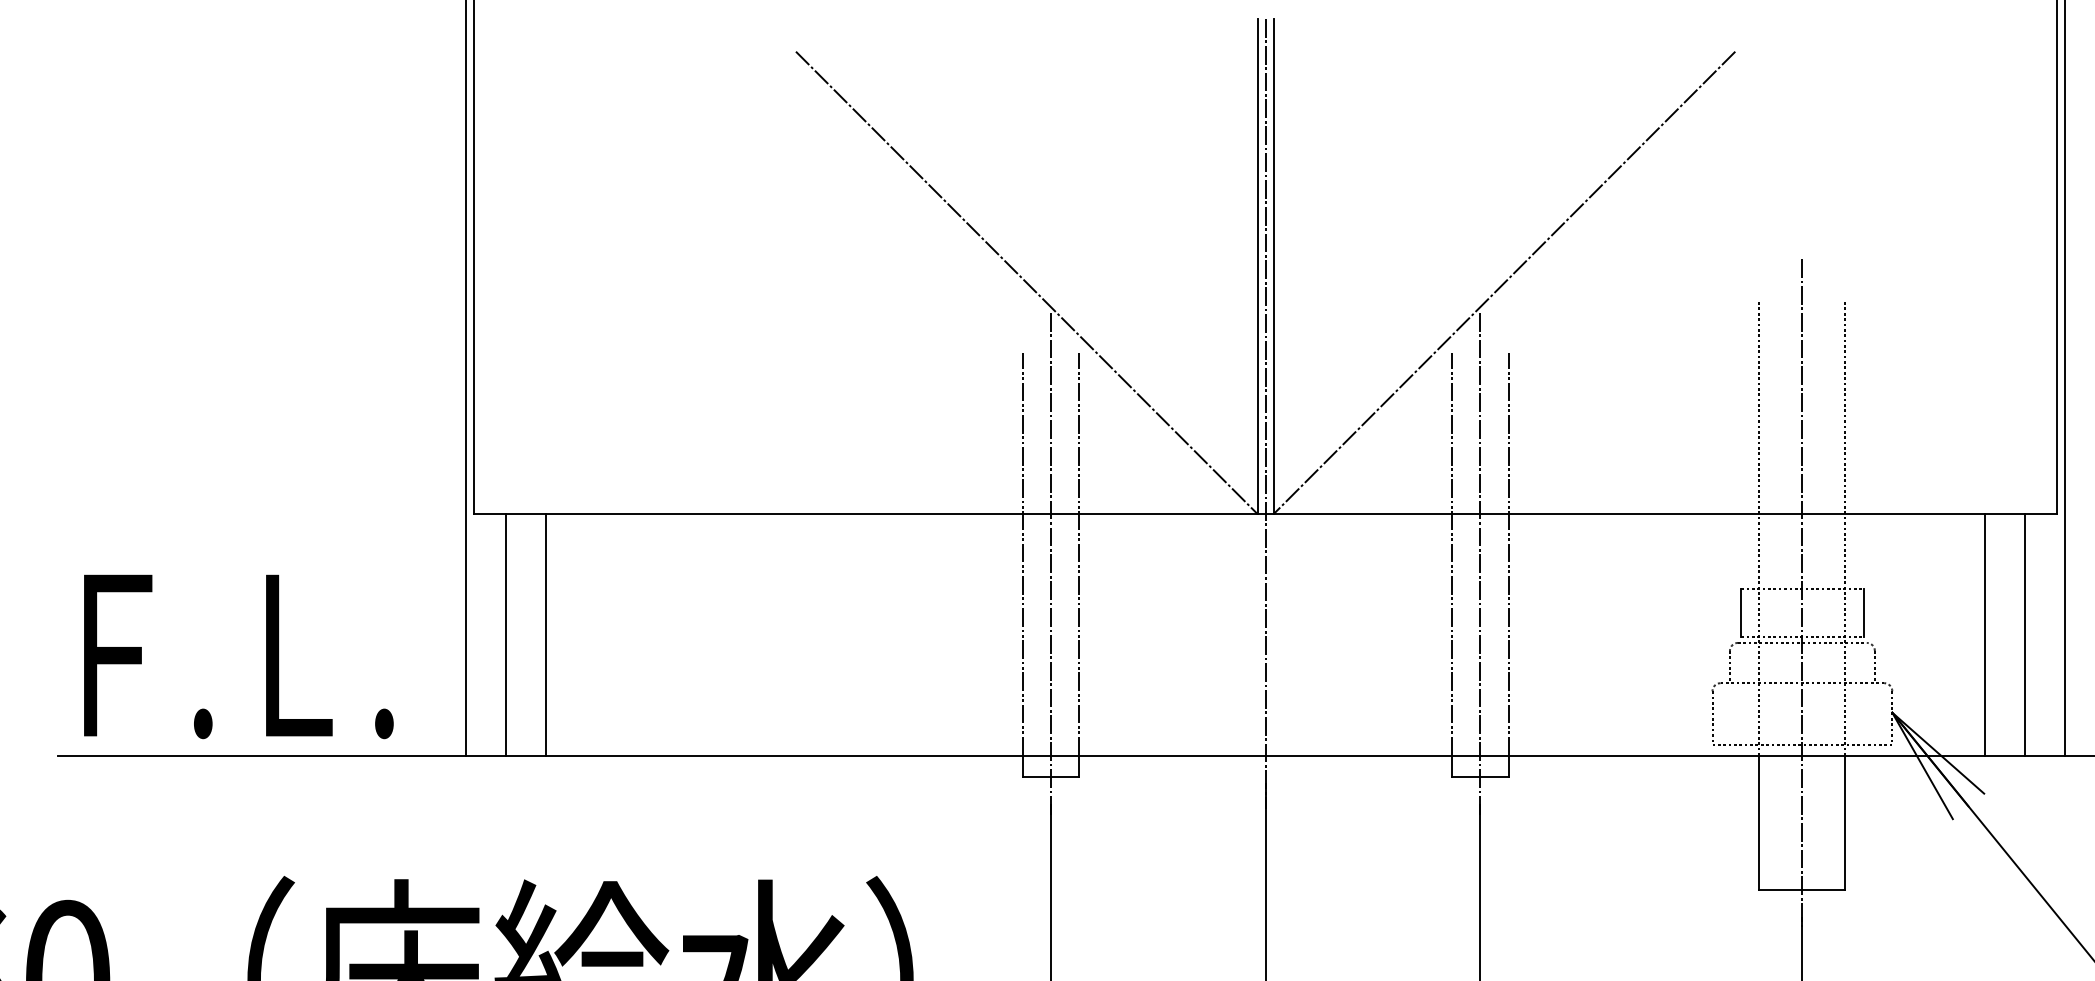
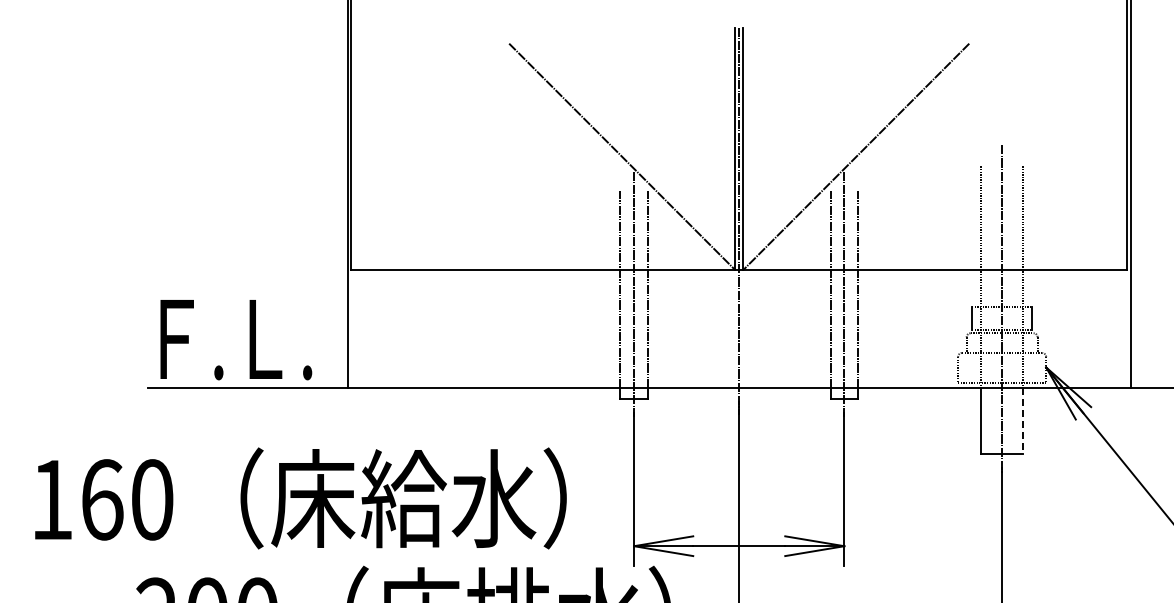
line: (506, 635) -> (367, 329), removed
line: (545, 635) -> (386, 329), removed
line: (1984, 635) -> (1091, 329), removed
line: (2025, 635) -> (1111, 329), removed
line: (1846, 823) -> (1023, 421), solid -> dashed

